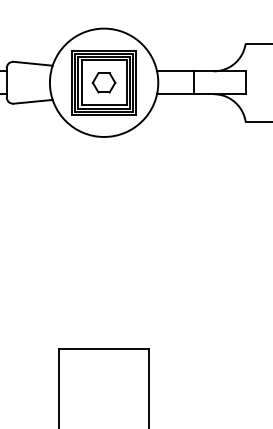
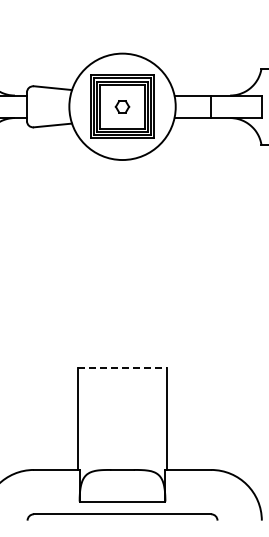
part: (104, 82) -> (122, 106), size x0.6
line: (105, 348) -> (123, 367), solid -> dashed

